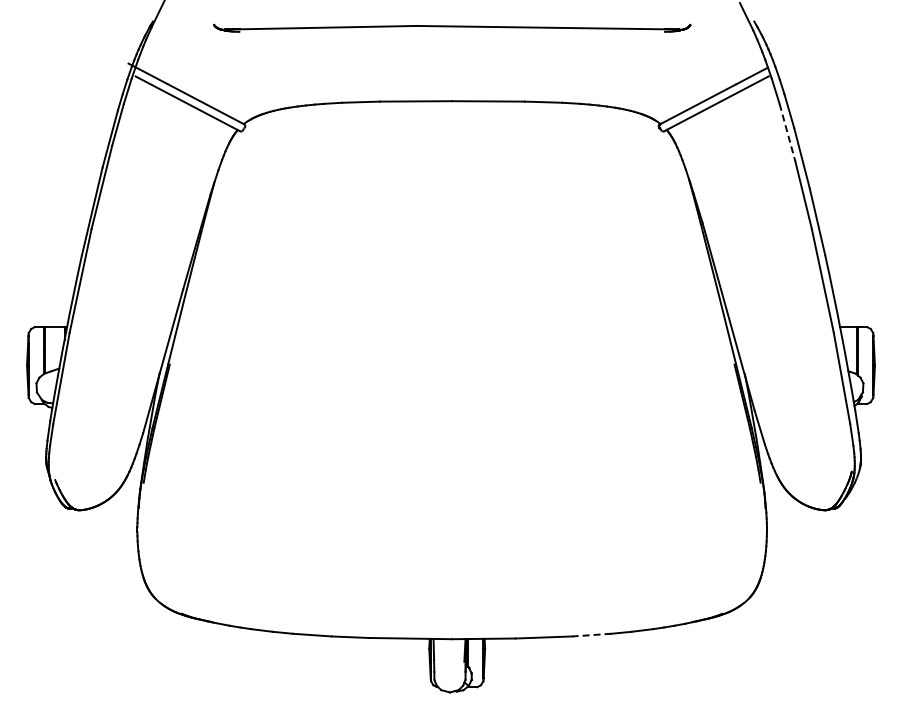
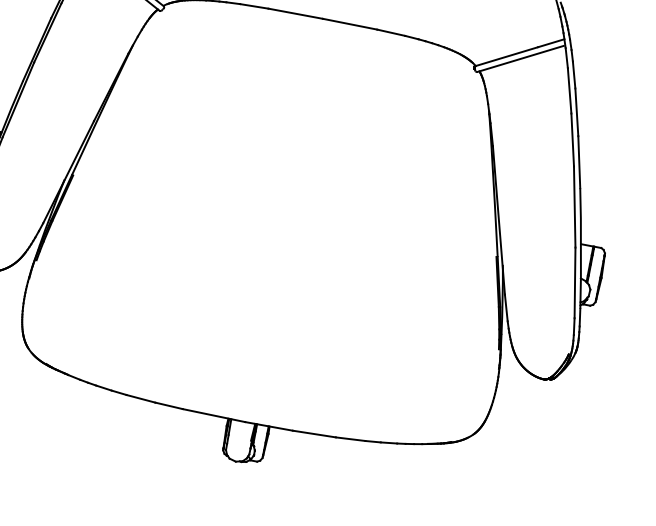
line: (787, 132) -> (569, 90), dashed -> solid
line: (591, 635) -> (350, 439), dashed -> solid

